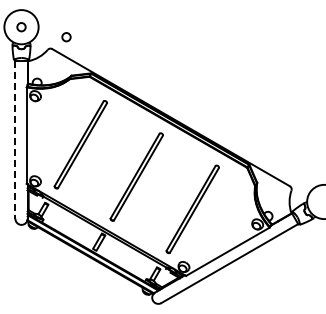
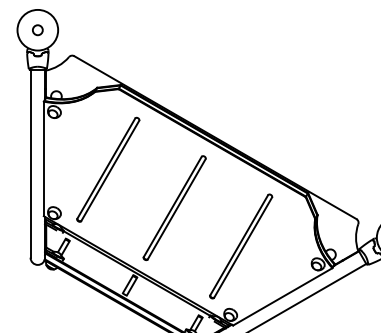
circle: (66, 37) -> (91, 42), removed
line: (15, 139) -> (30, 163), dashed -> solid

